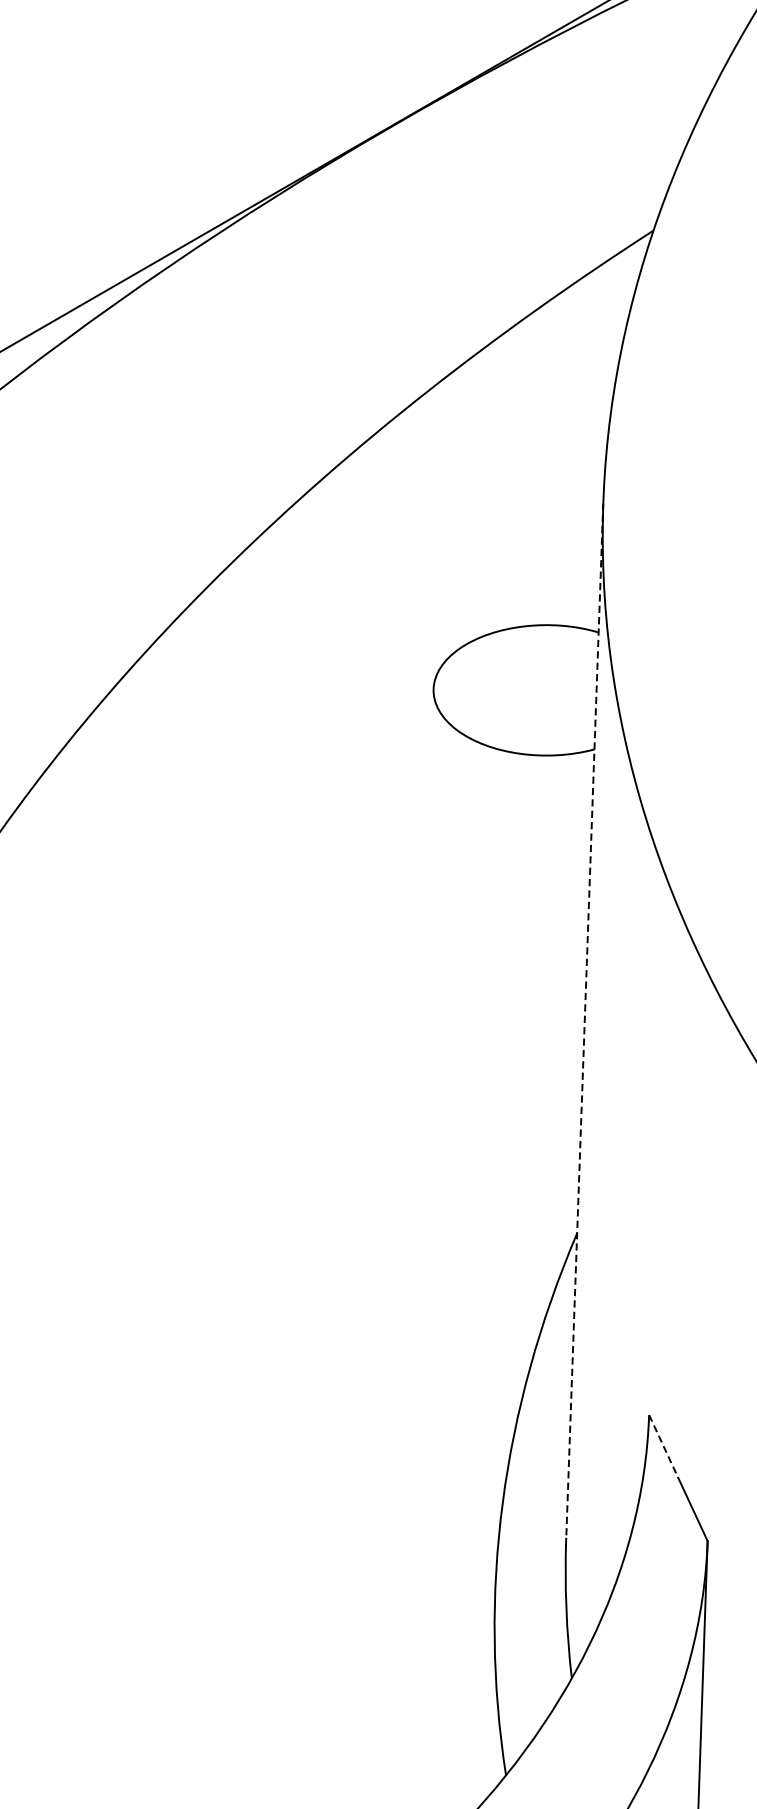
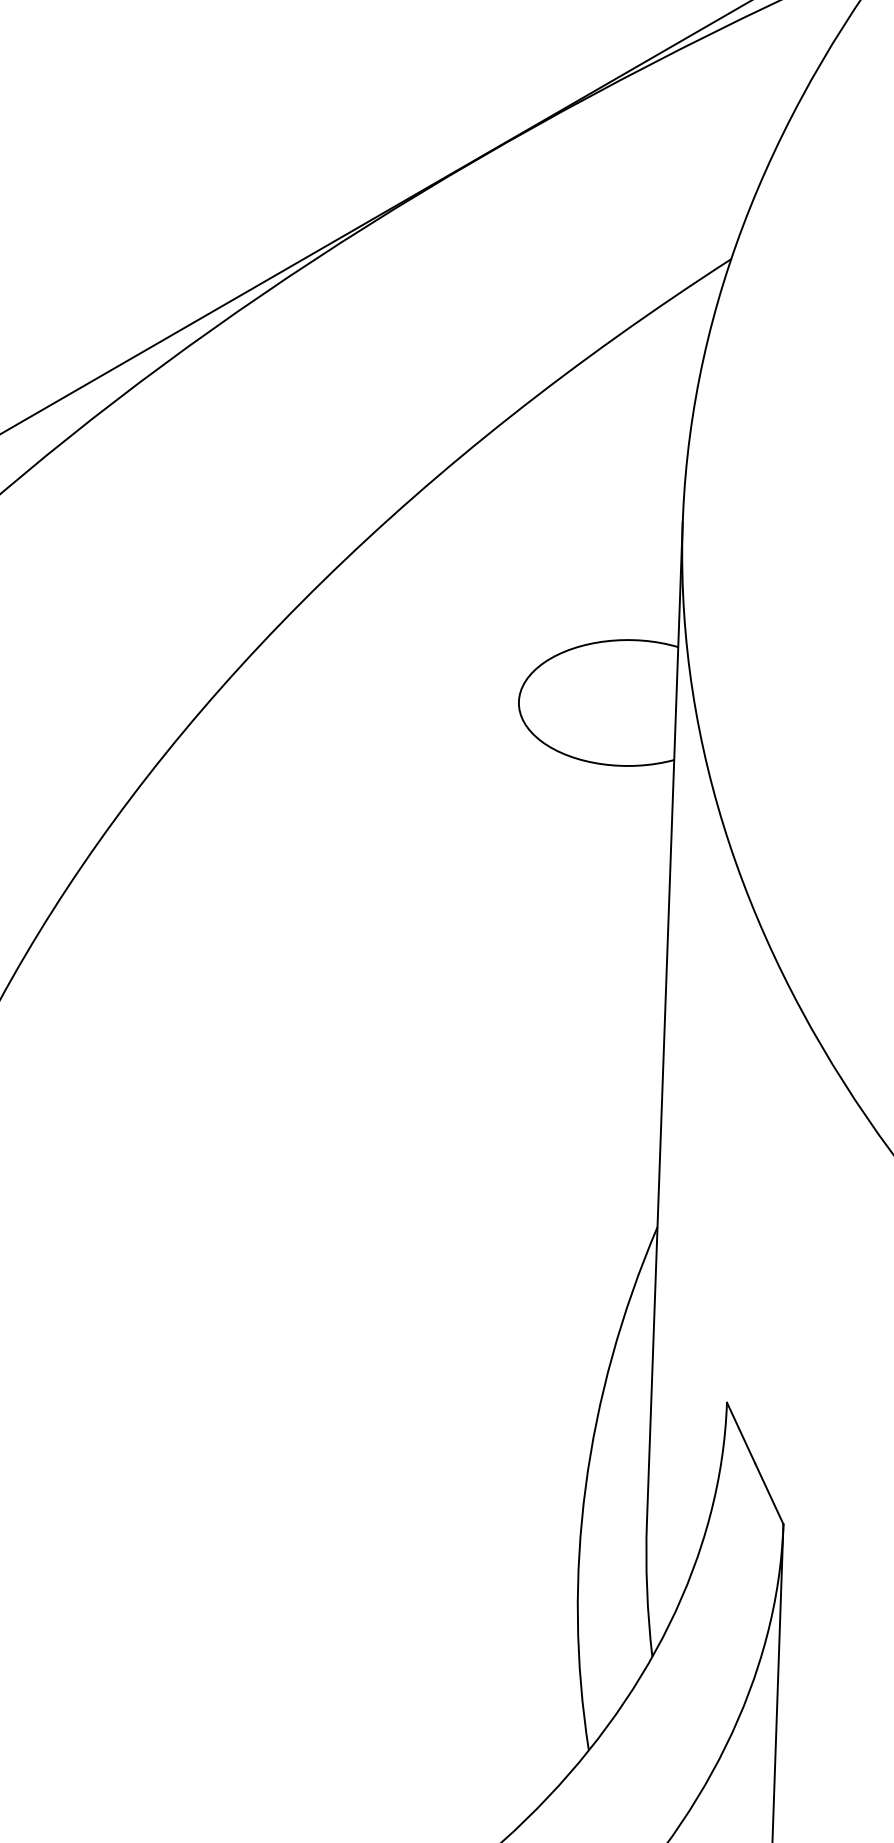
line: (584, 1020) -> (664, 1021), dashed -> solid
line: (664, 1447) -> (741, 1433), dashed -> solid

